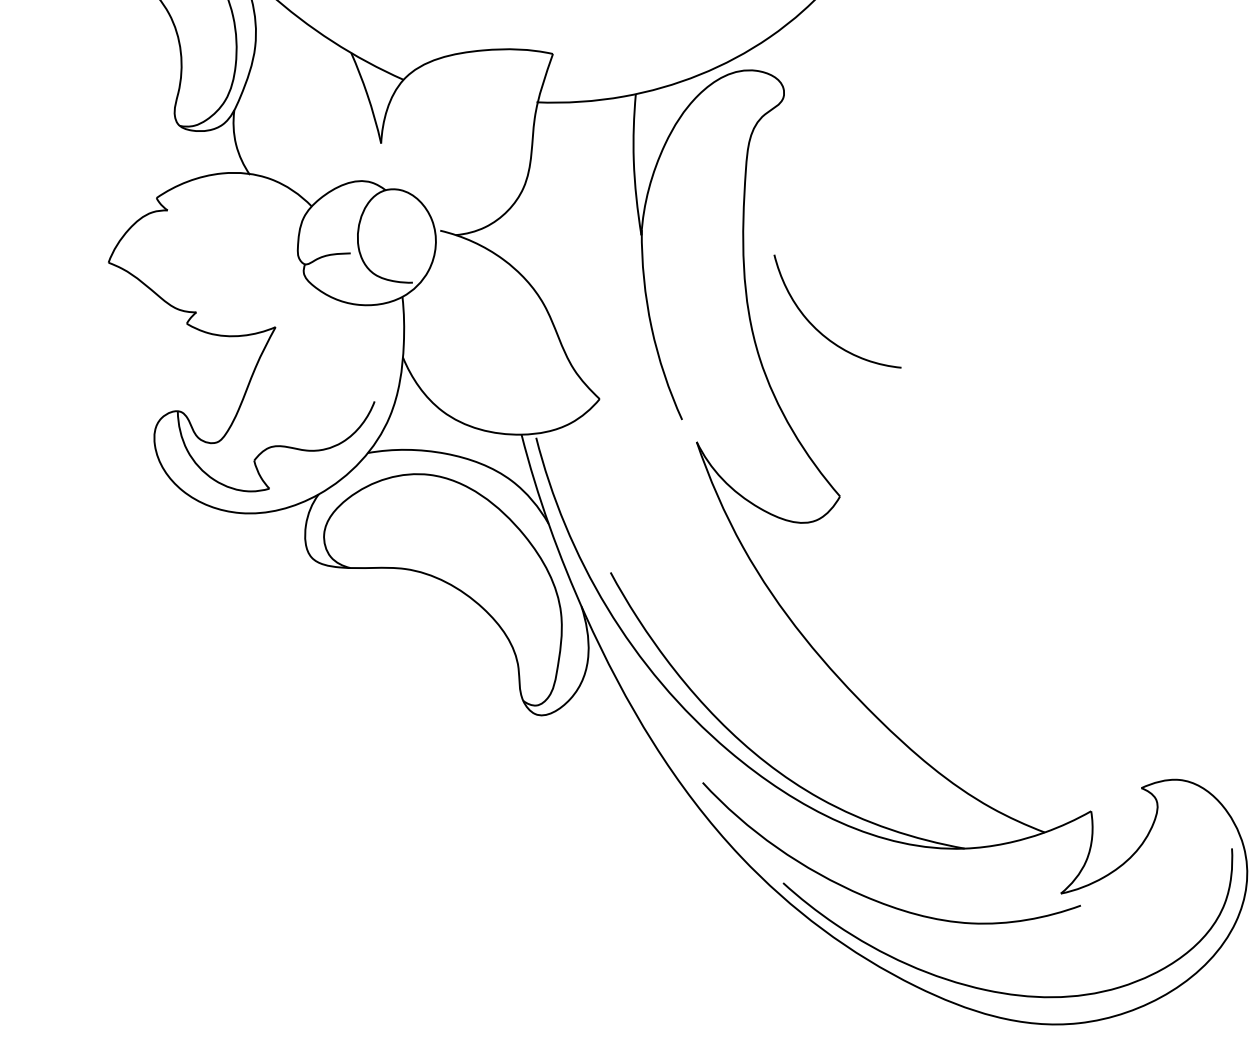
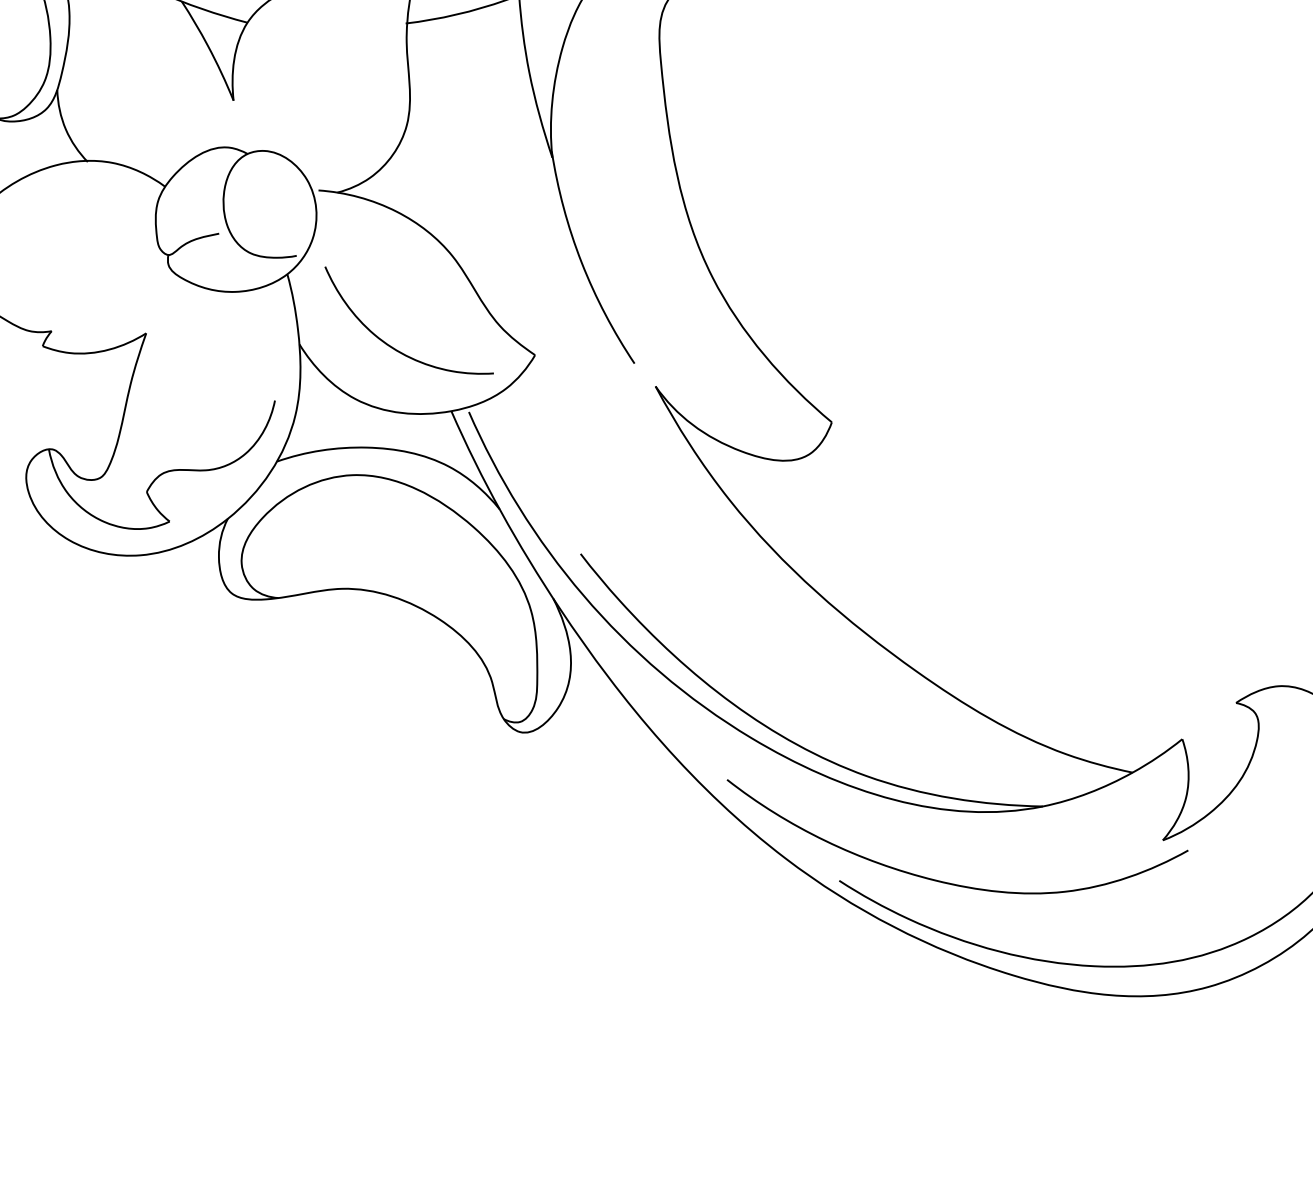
curve: (818, 329) -> (390, 344), moved

